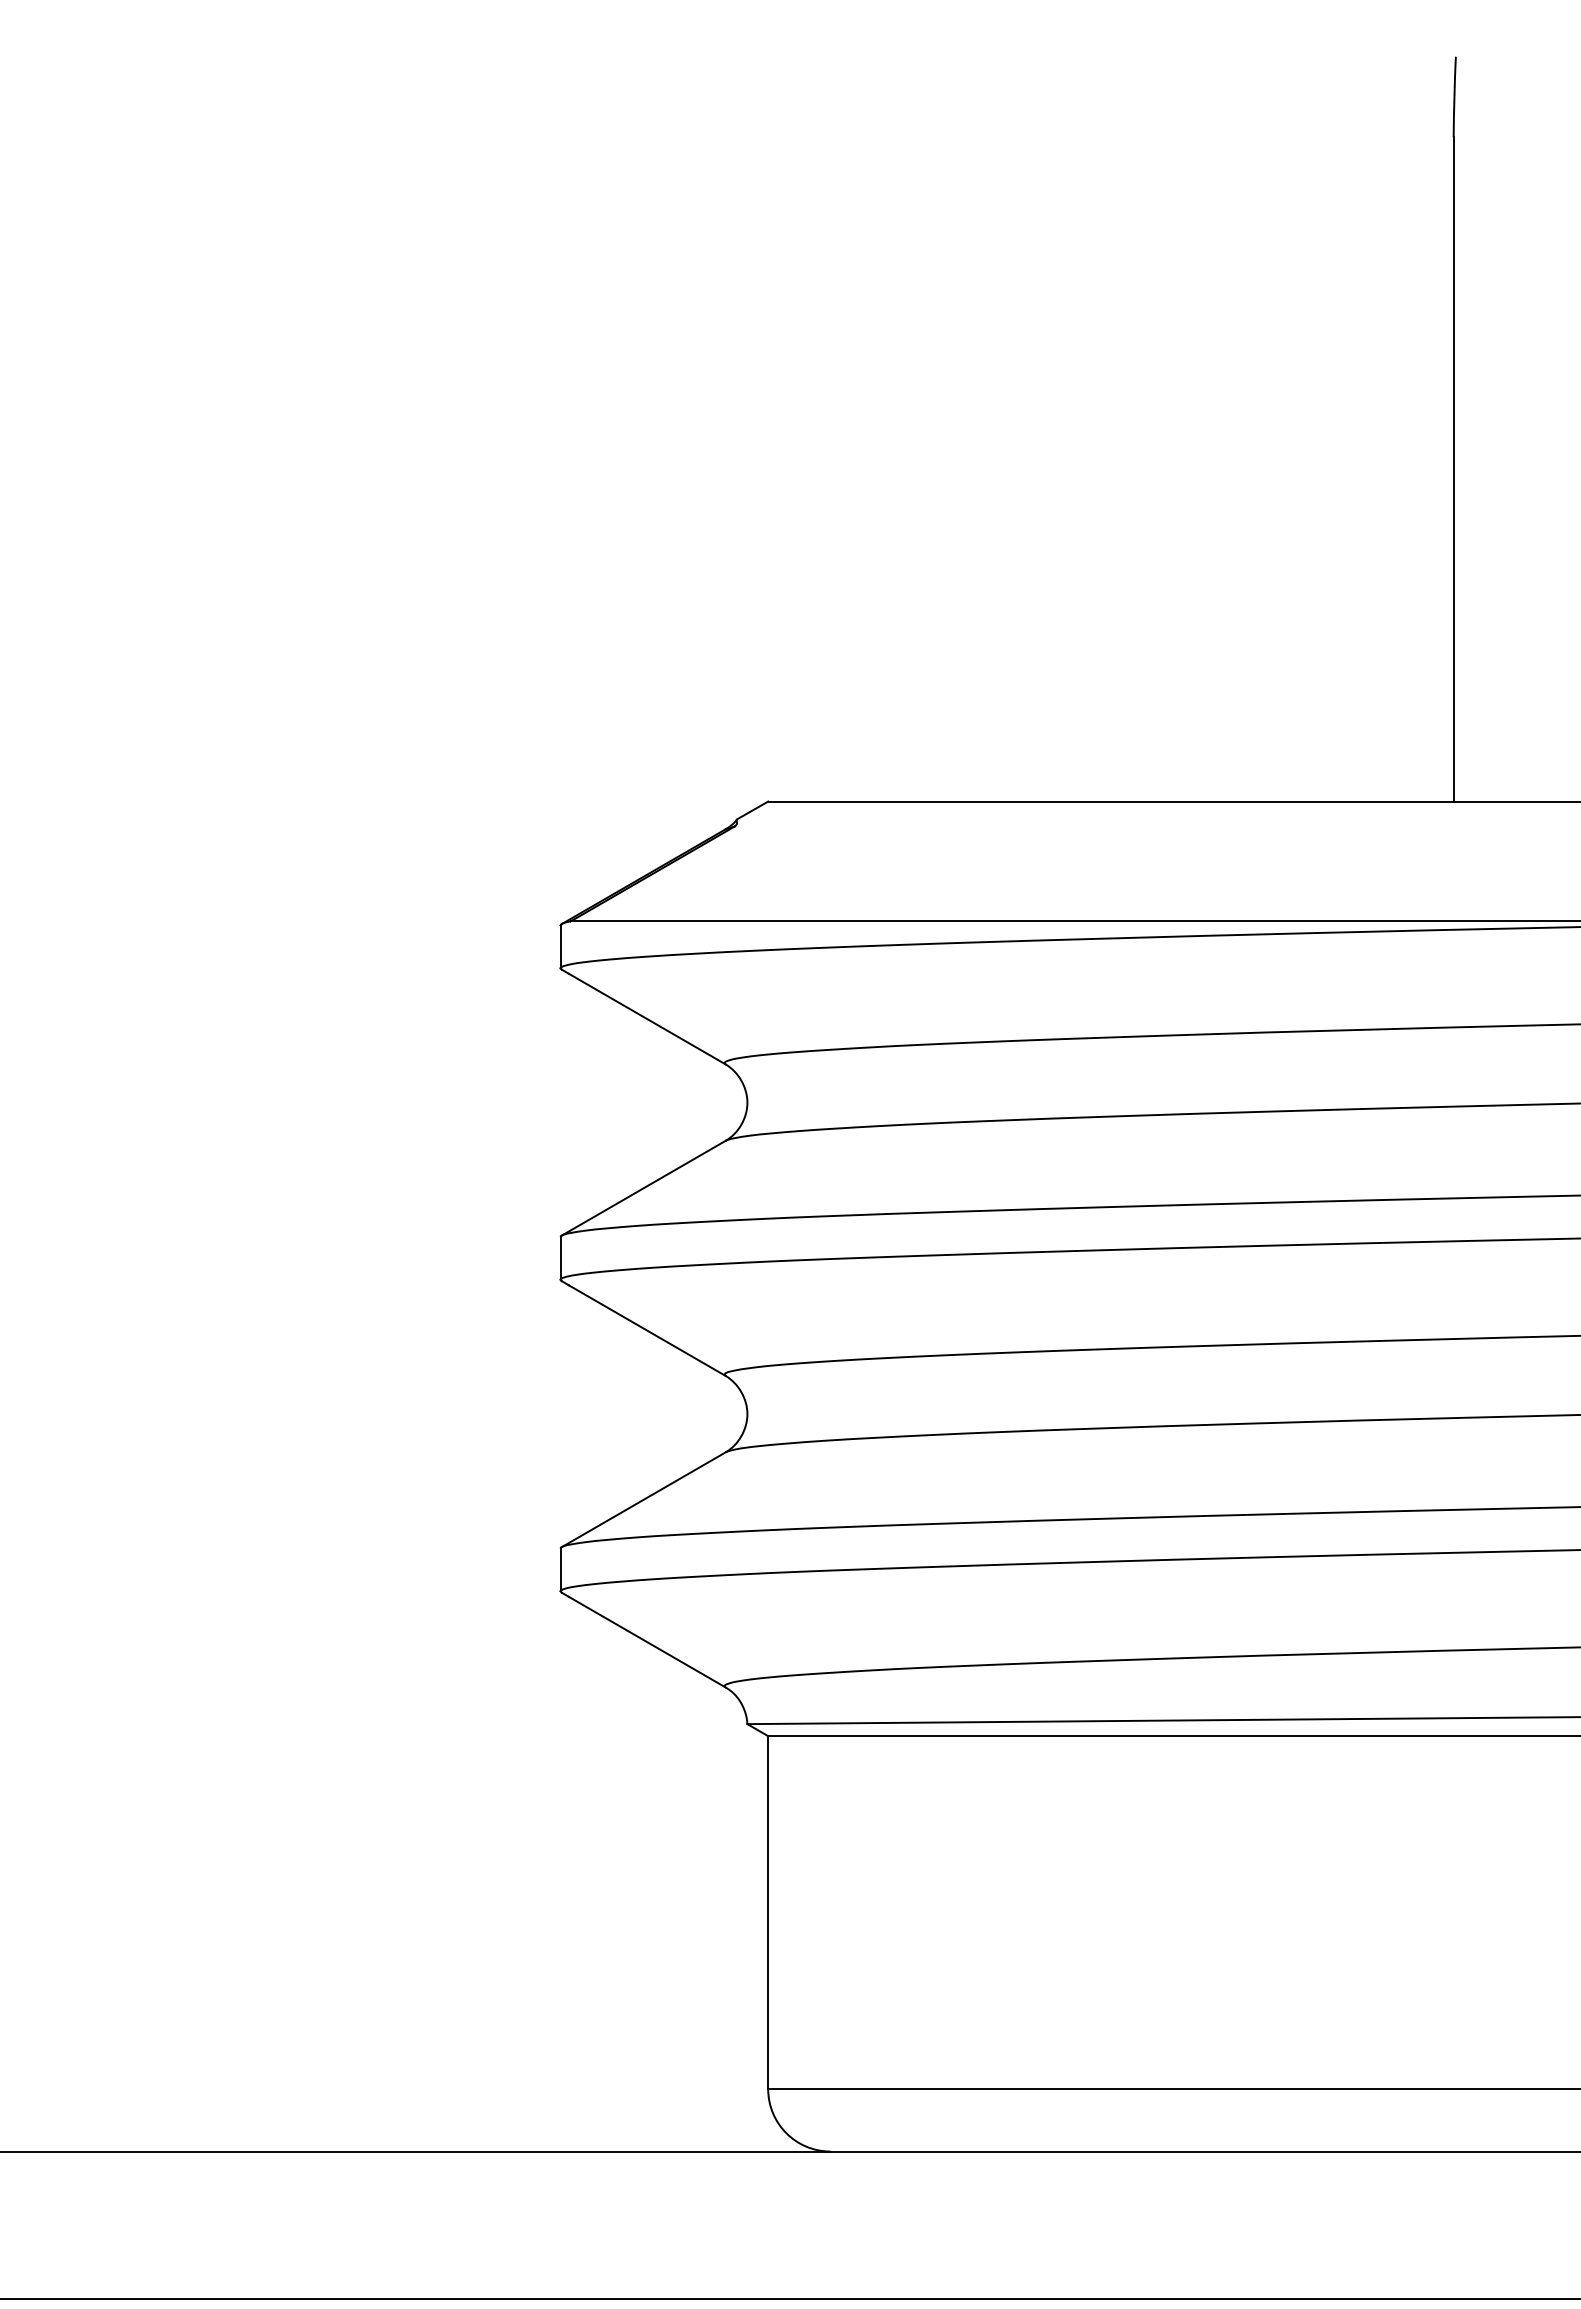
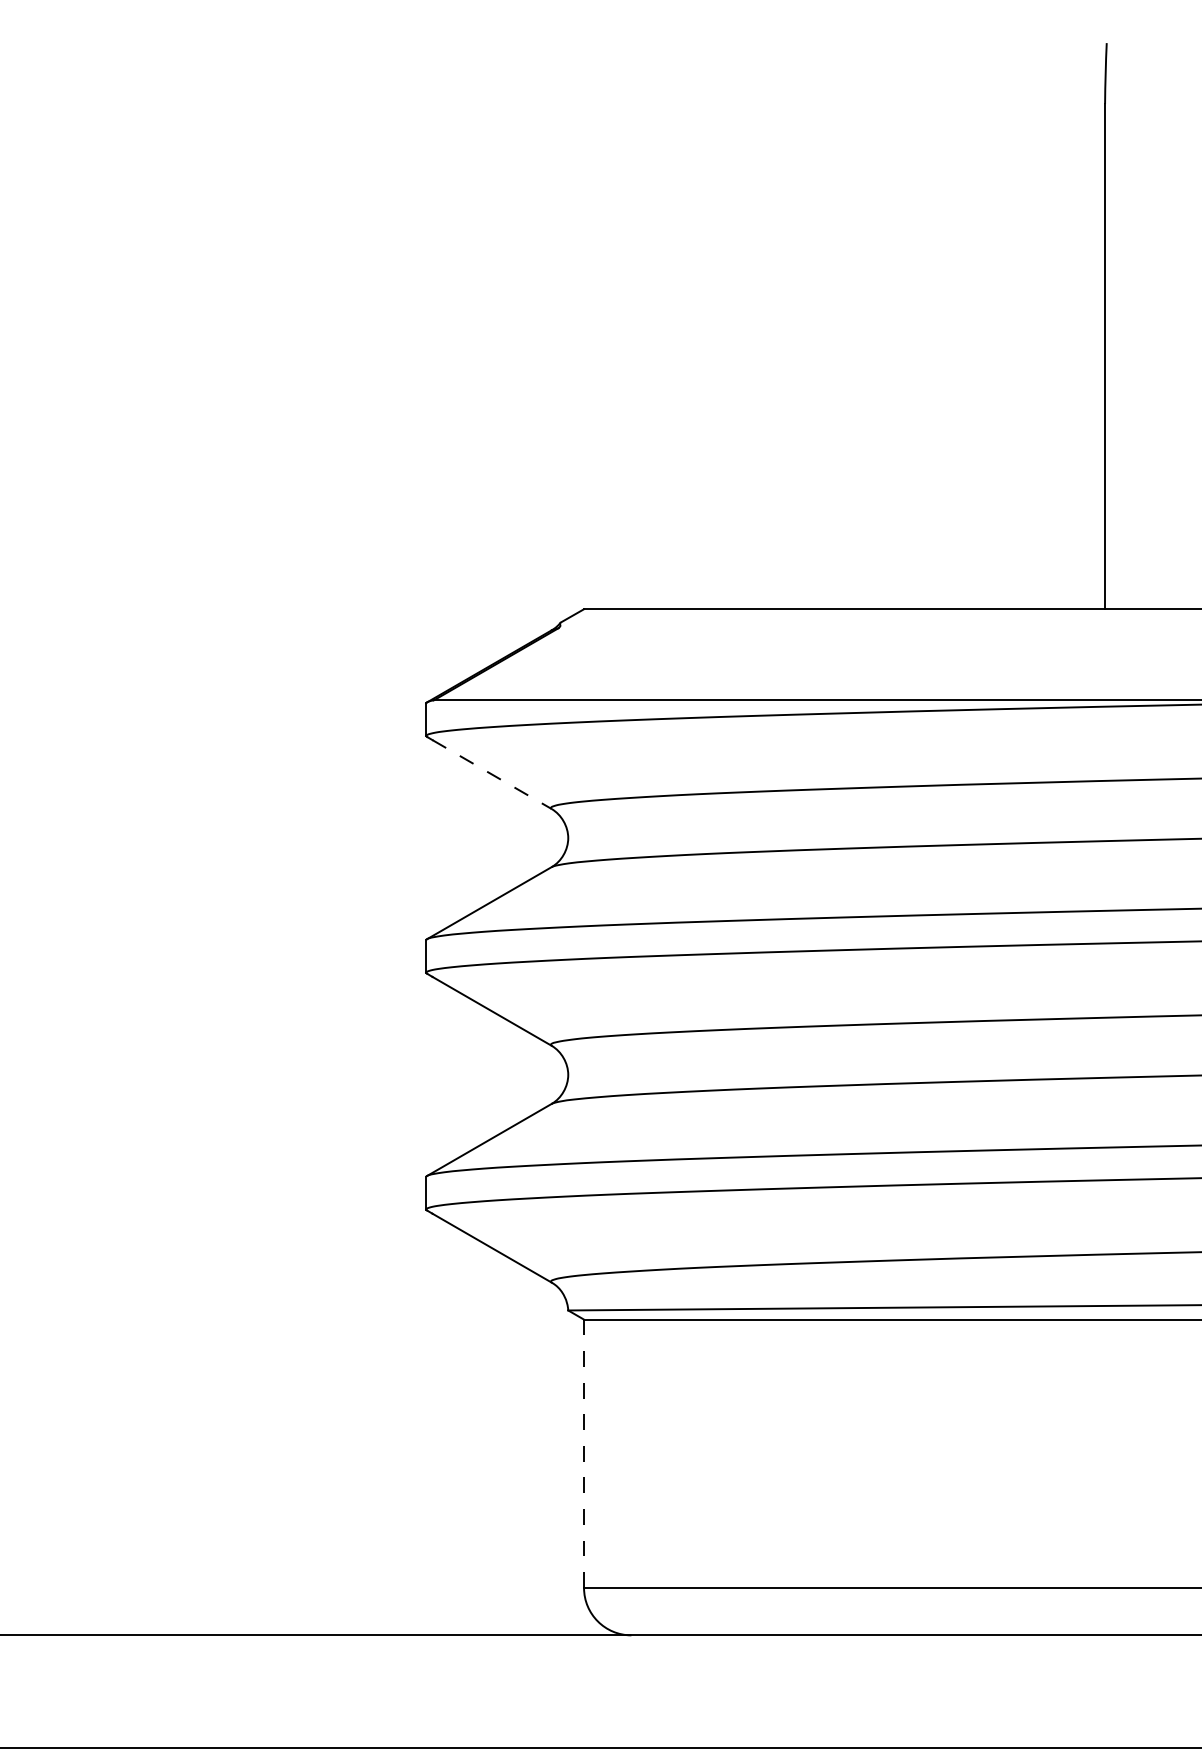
line: (647, 1019) -> (492, 774), solid -> dashed
line: (768, 1912) -> (584, 1453), solid -> dashed

